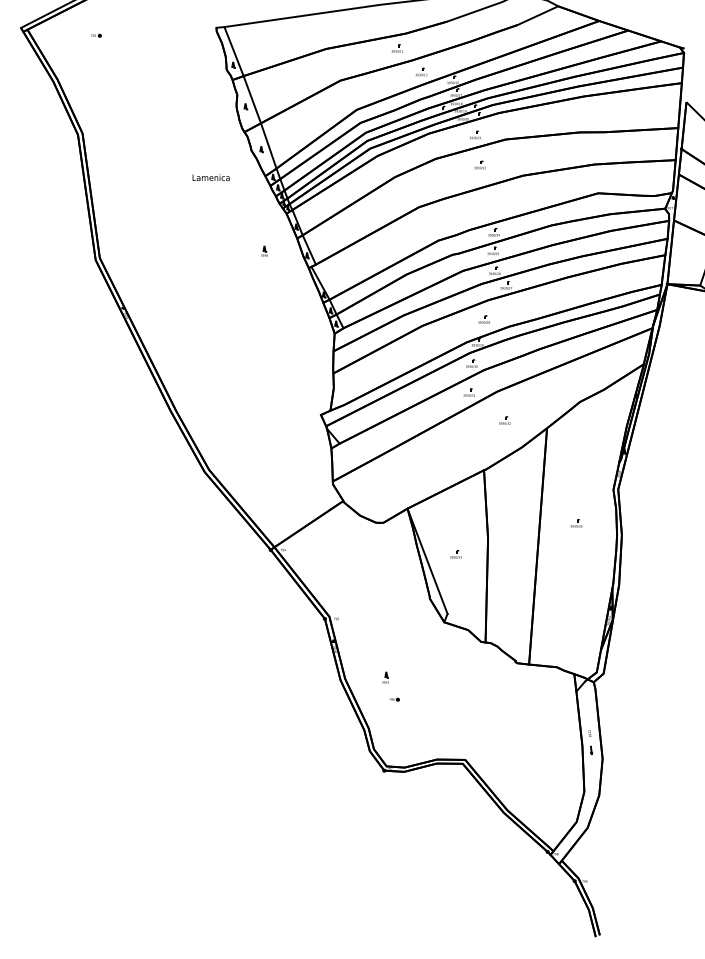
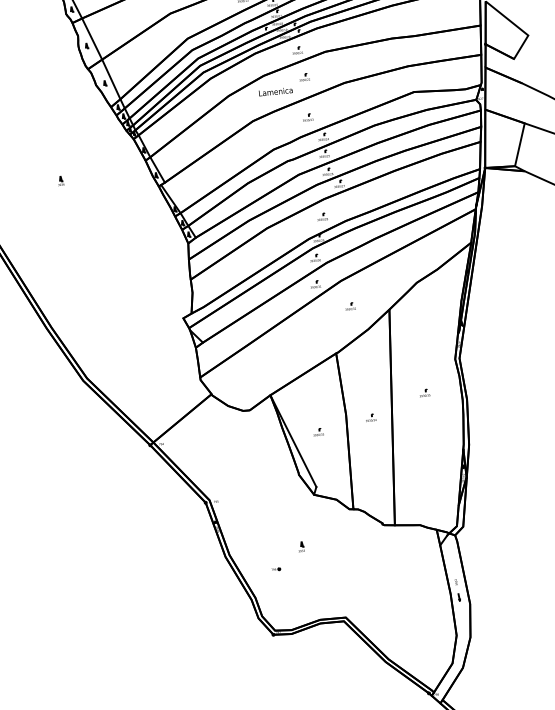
text: (210, 177) -> (275, 91), moved
part: (479, 209) -> (308, 117), added
part: (264, 250) -> (60, 180), moved
part: (514, 544) -> (370, 417), added
part: (385, 677) -> (301, 546), moved

